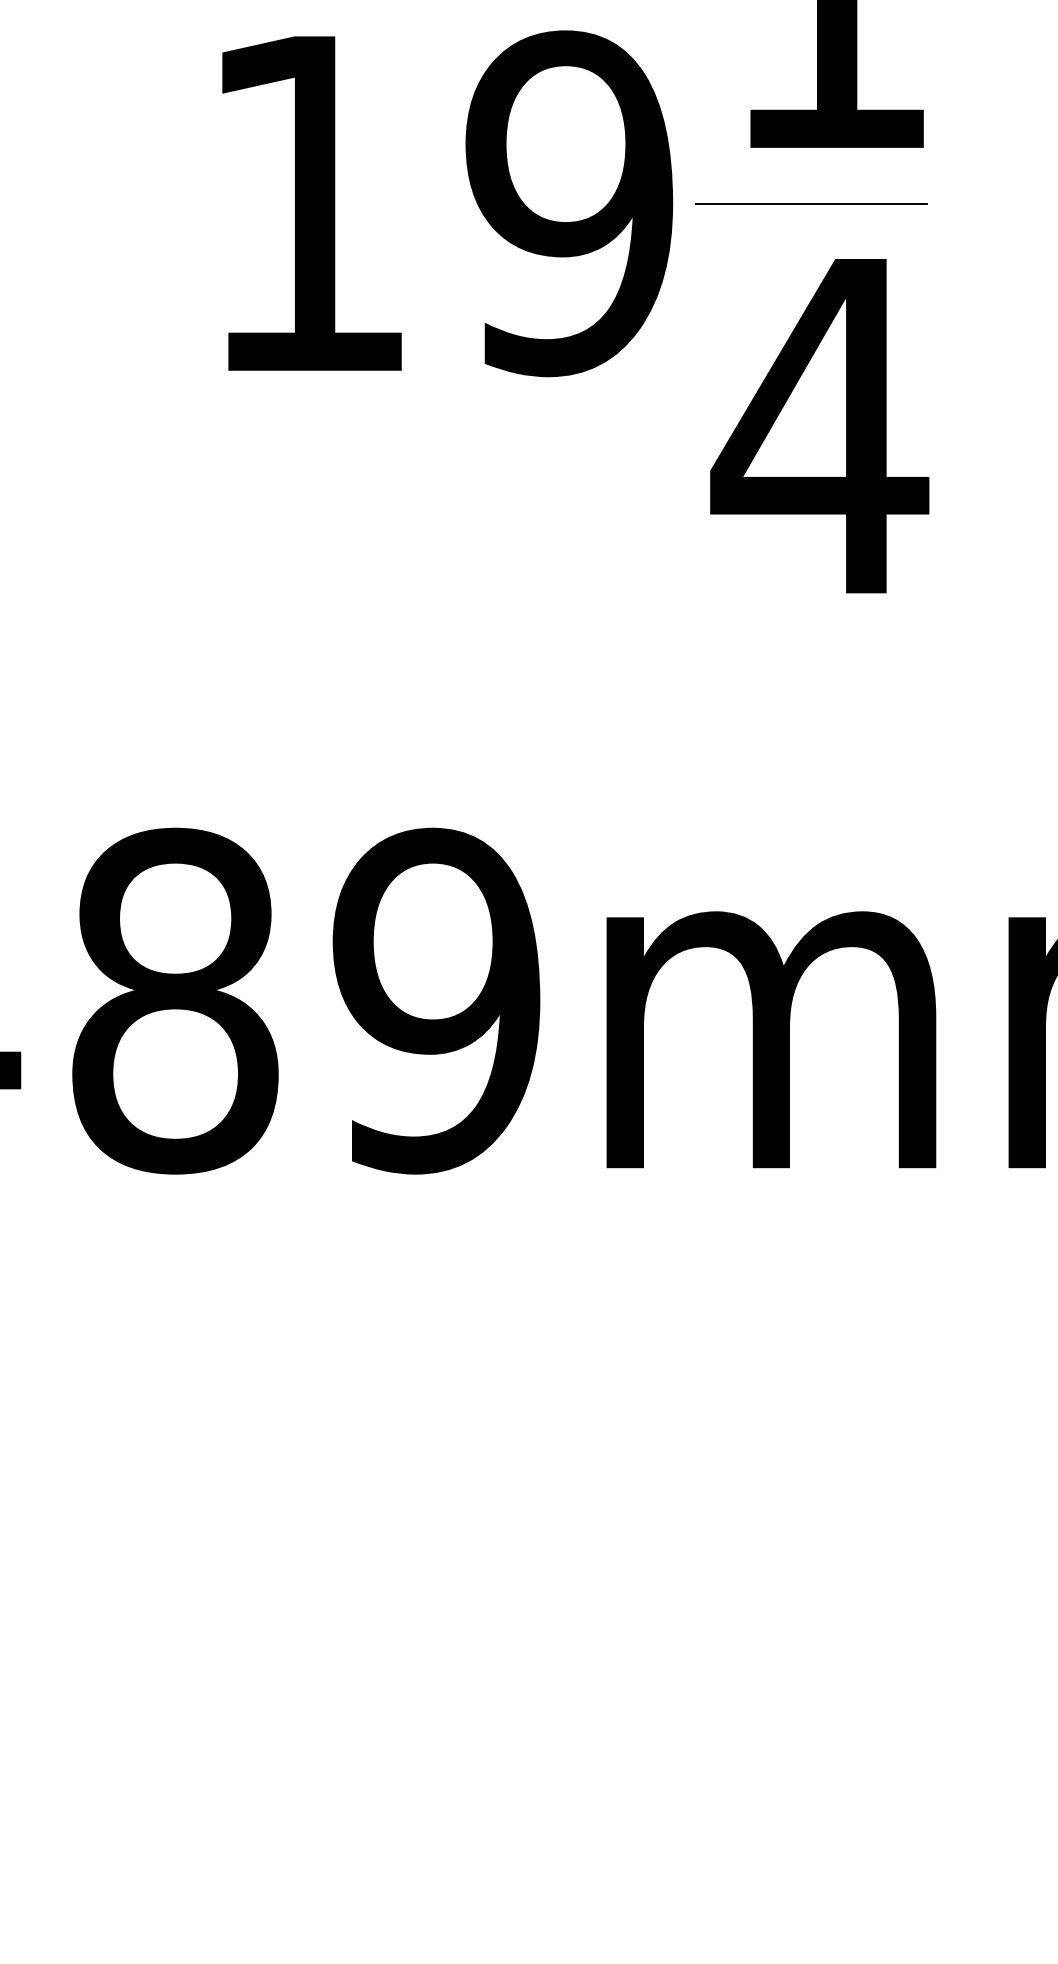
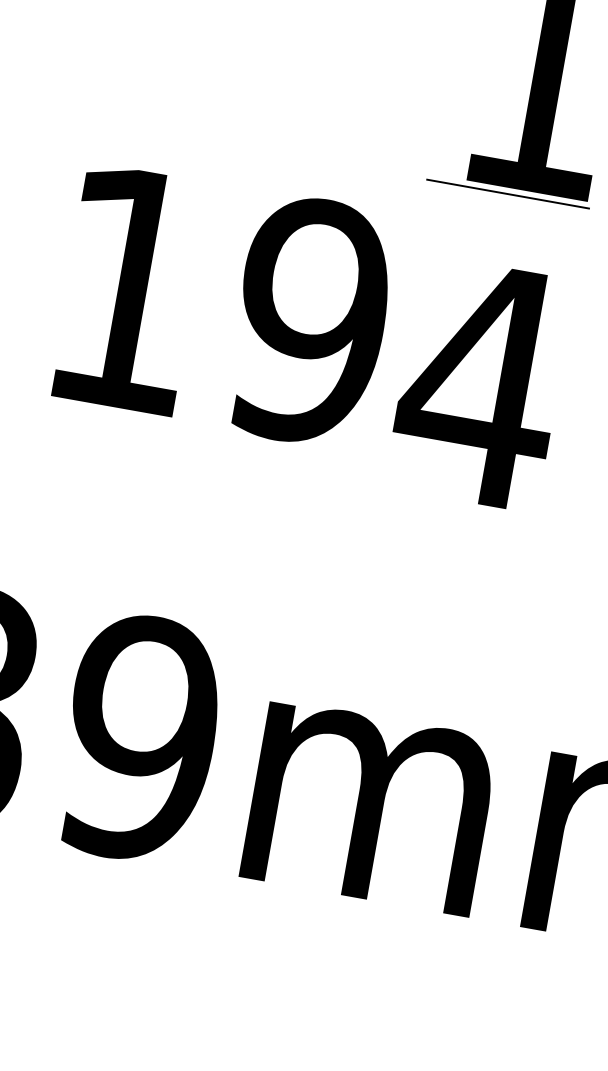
text: (447, 203) -> (225, 306), moved
line: (811, 203) -> (508, 194), moved

